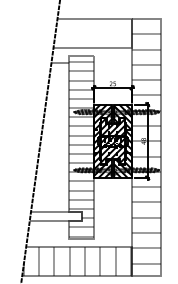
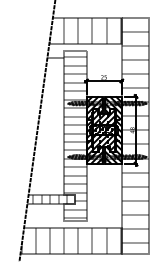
hatch: (92, 33) -> (85, 30), added
hatch: (54, 215) -> (50, 198), added

